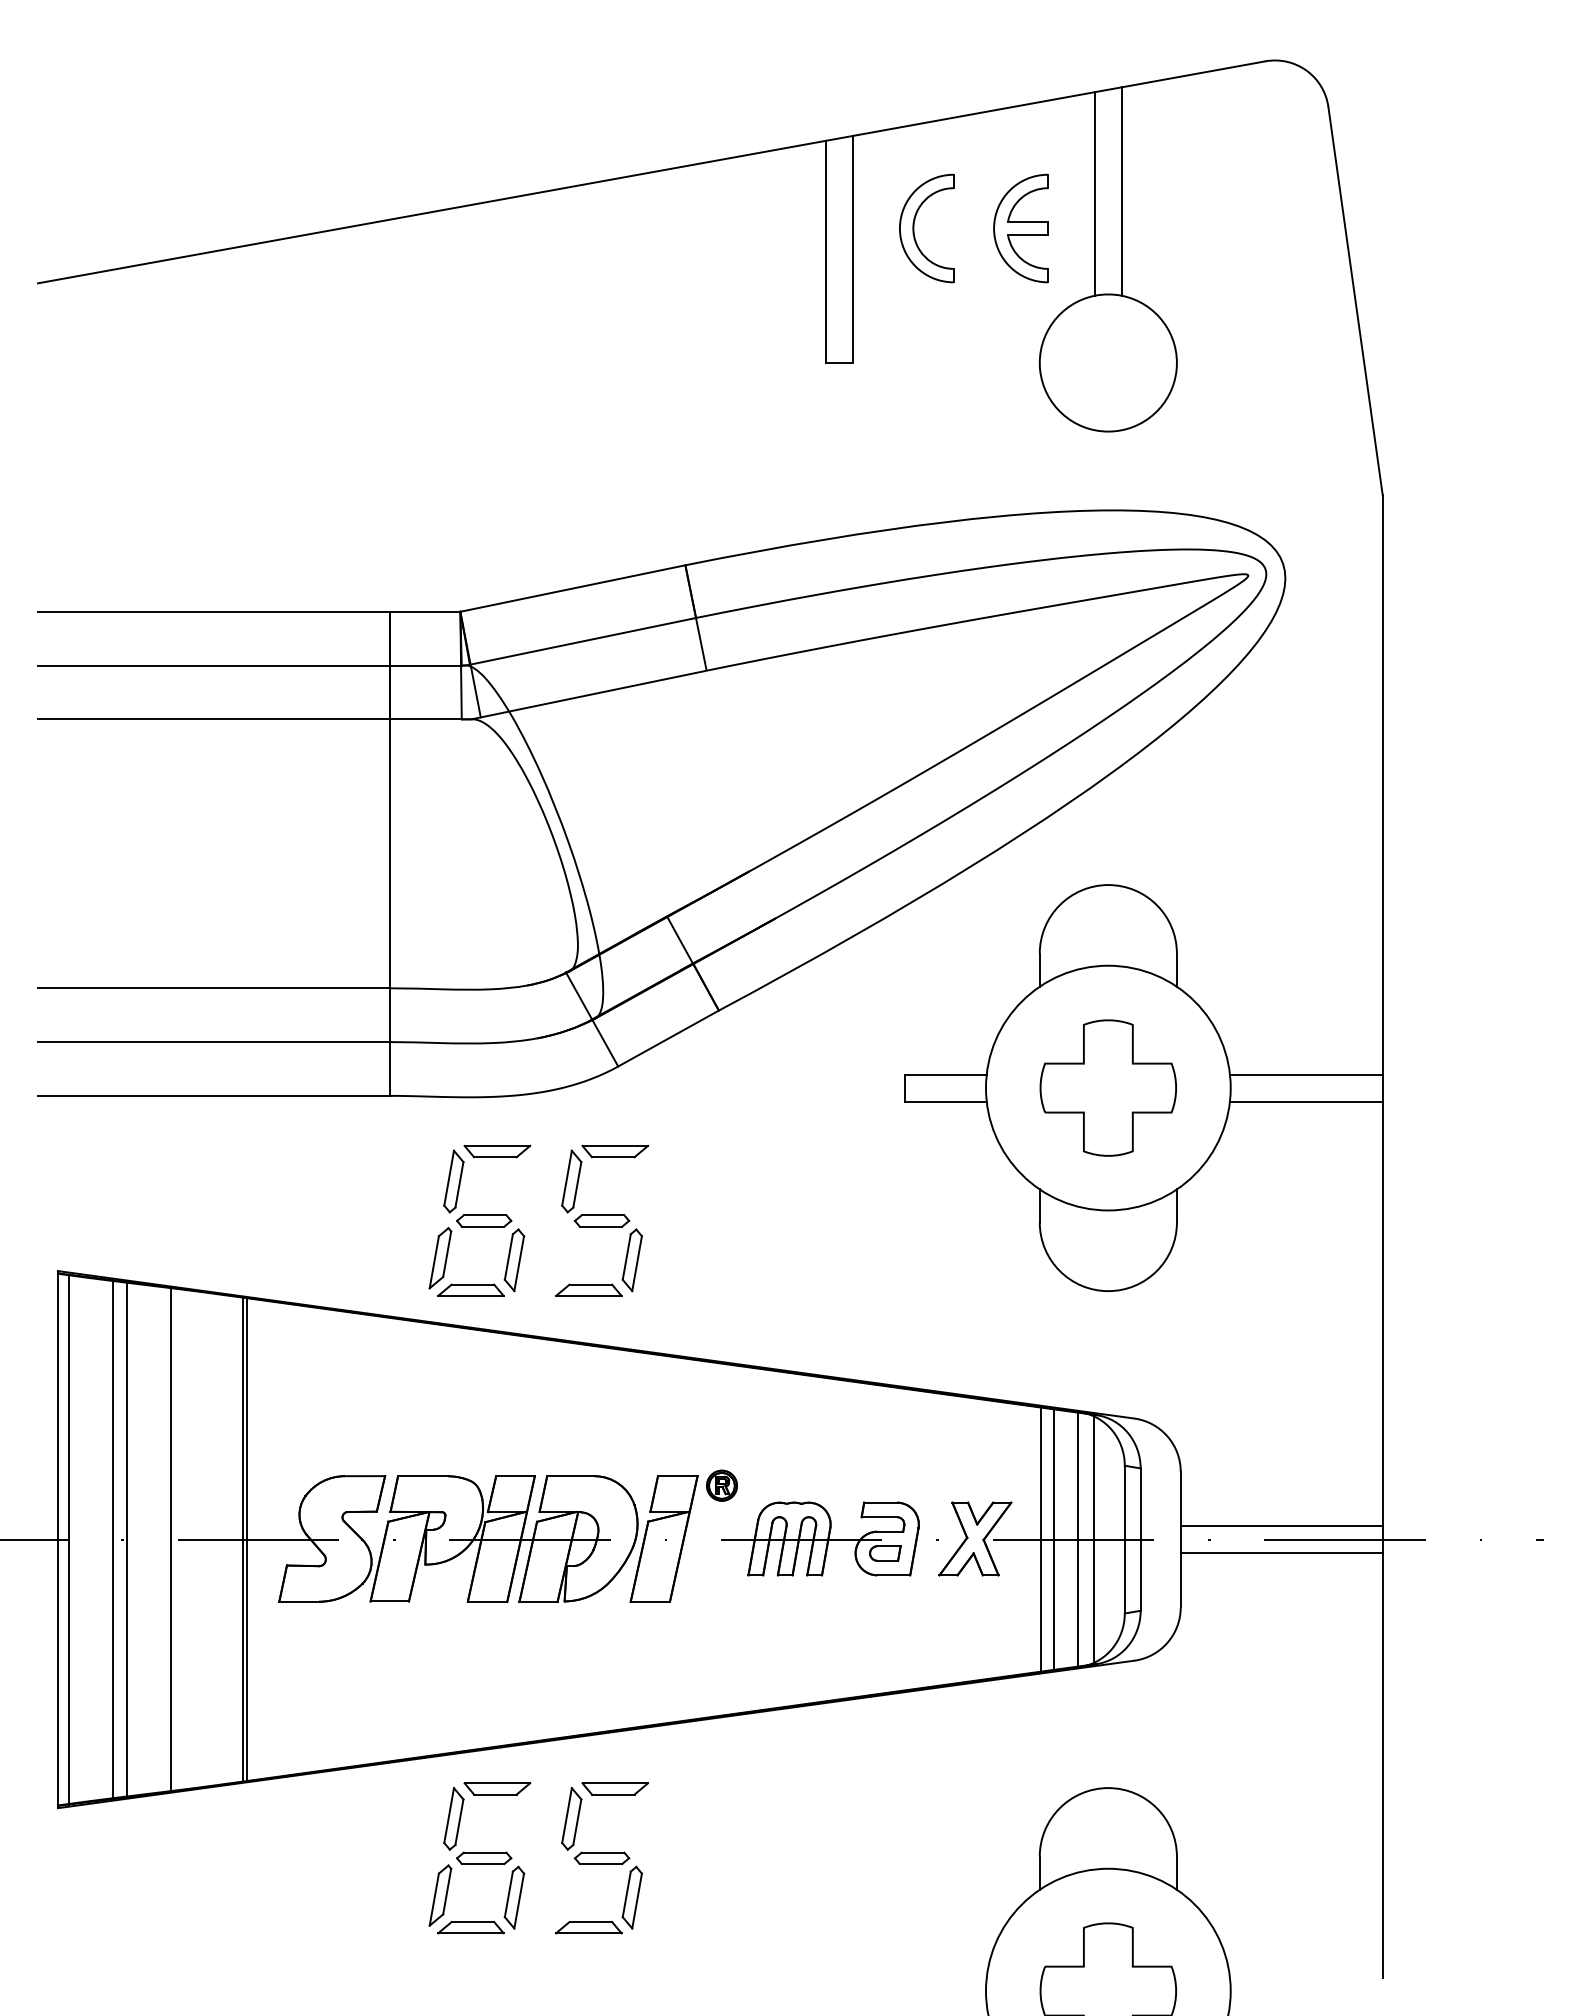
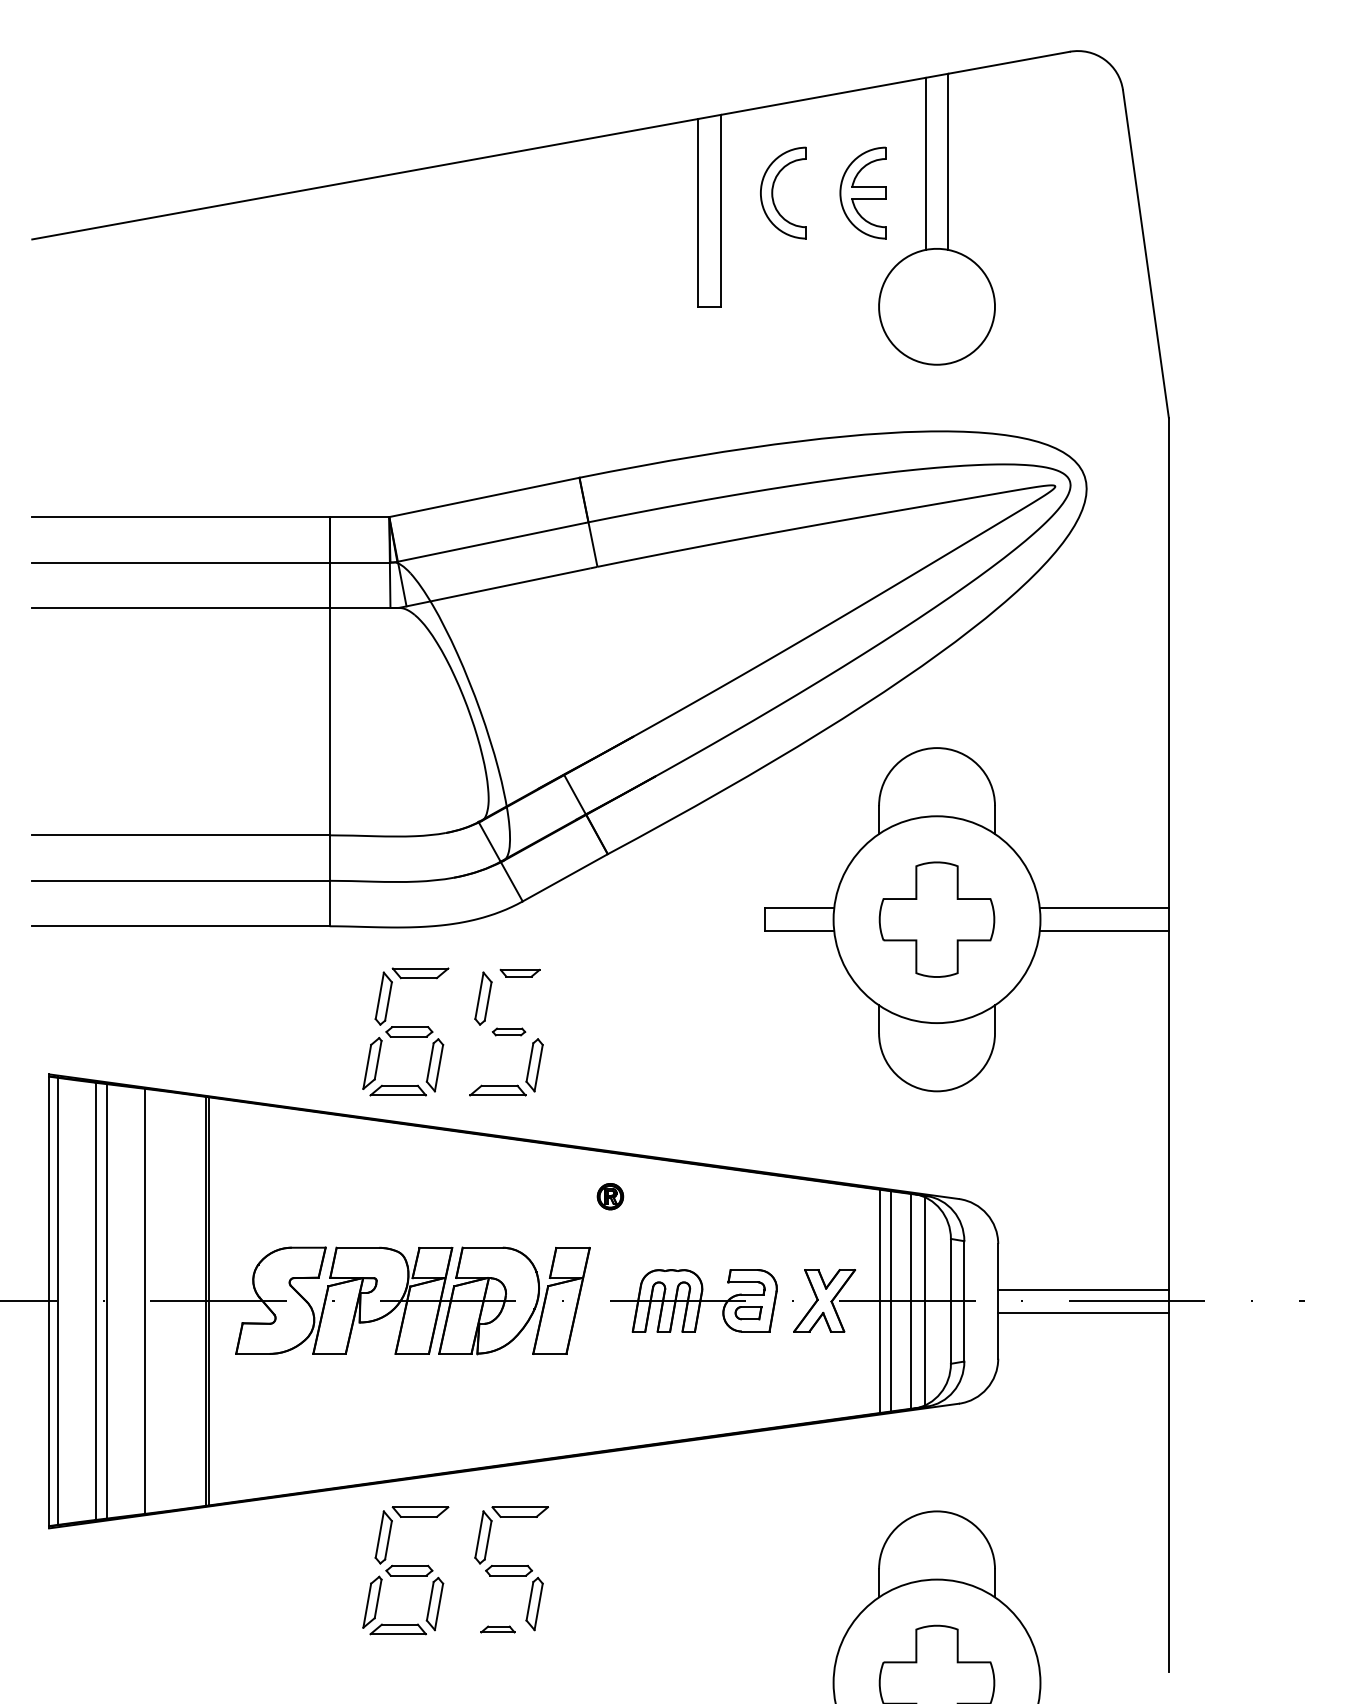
part: (614, 1151) -> (519, 973), size x0.7
part: (601, 1220) -> (508, 1031), size x0.7
part: (721, 1485) -> (610, 1196), moved
part: (588, 1927) -> (497, 1629), size x0.6

